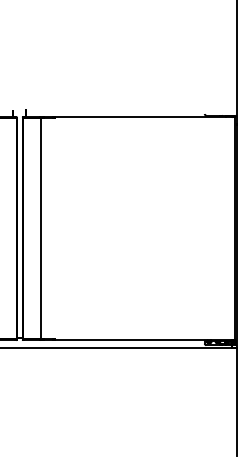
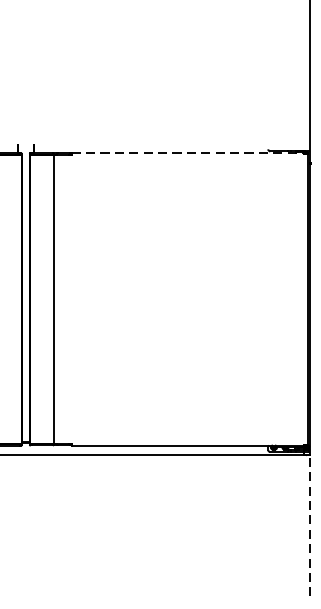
line: (143, 117) -> (187, 153), solid -> dashed
line: (236, 401) -> (309, 525), solid -> dashed

